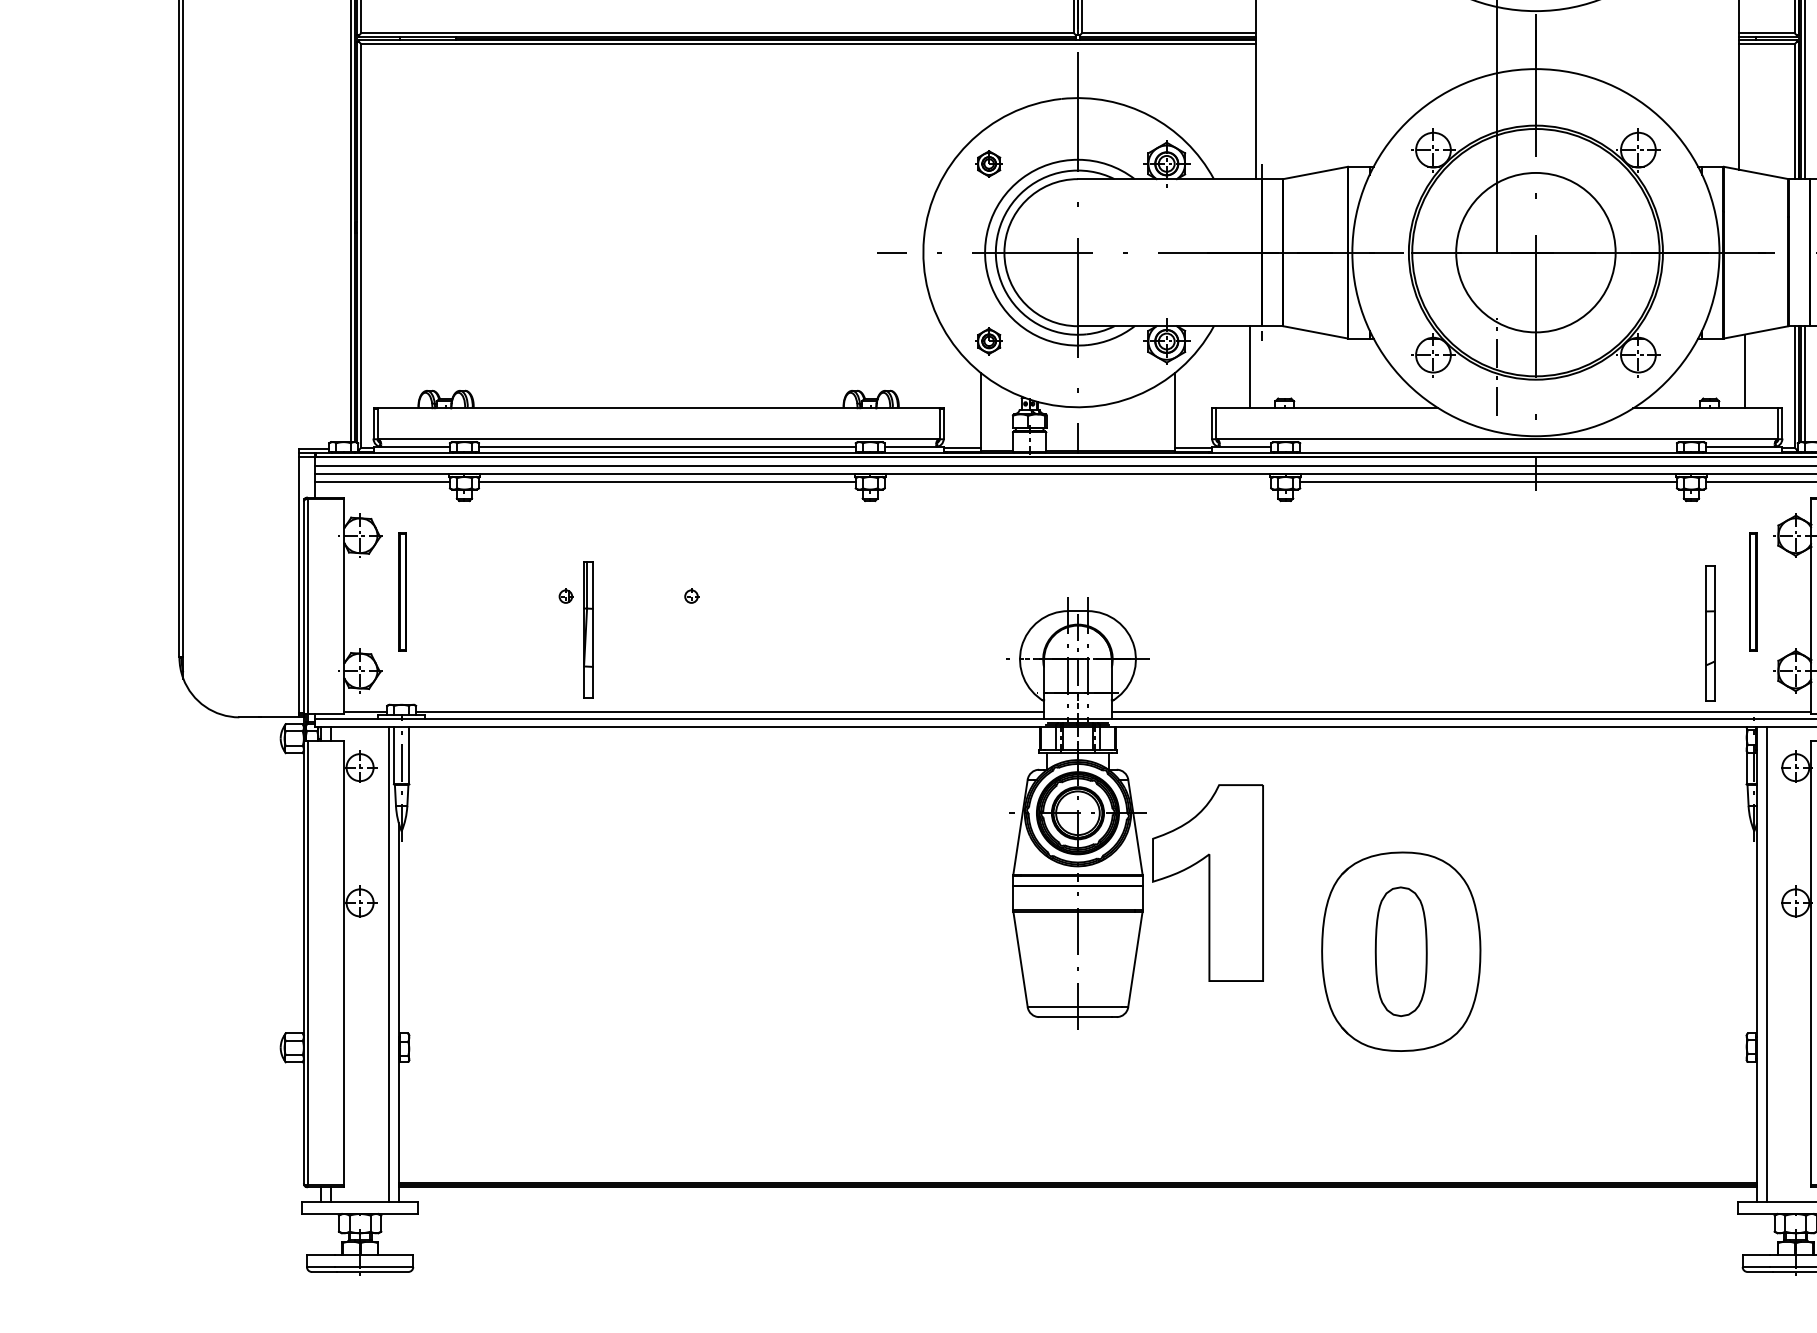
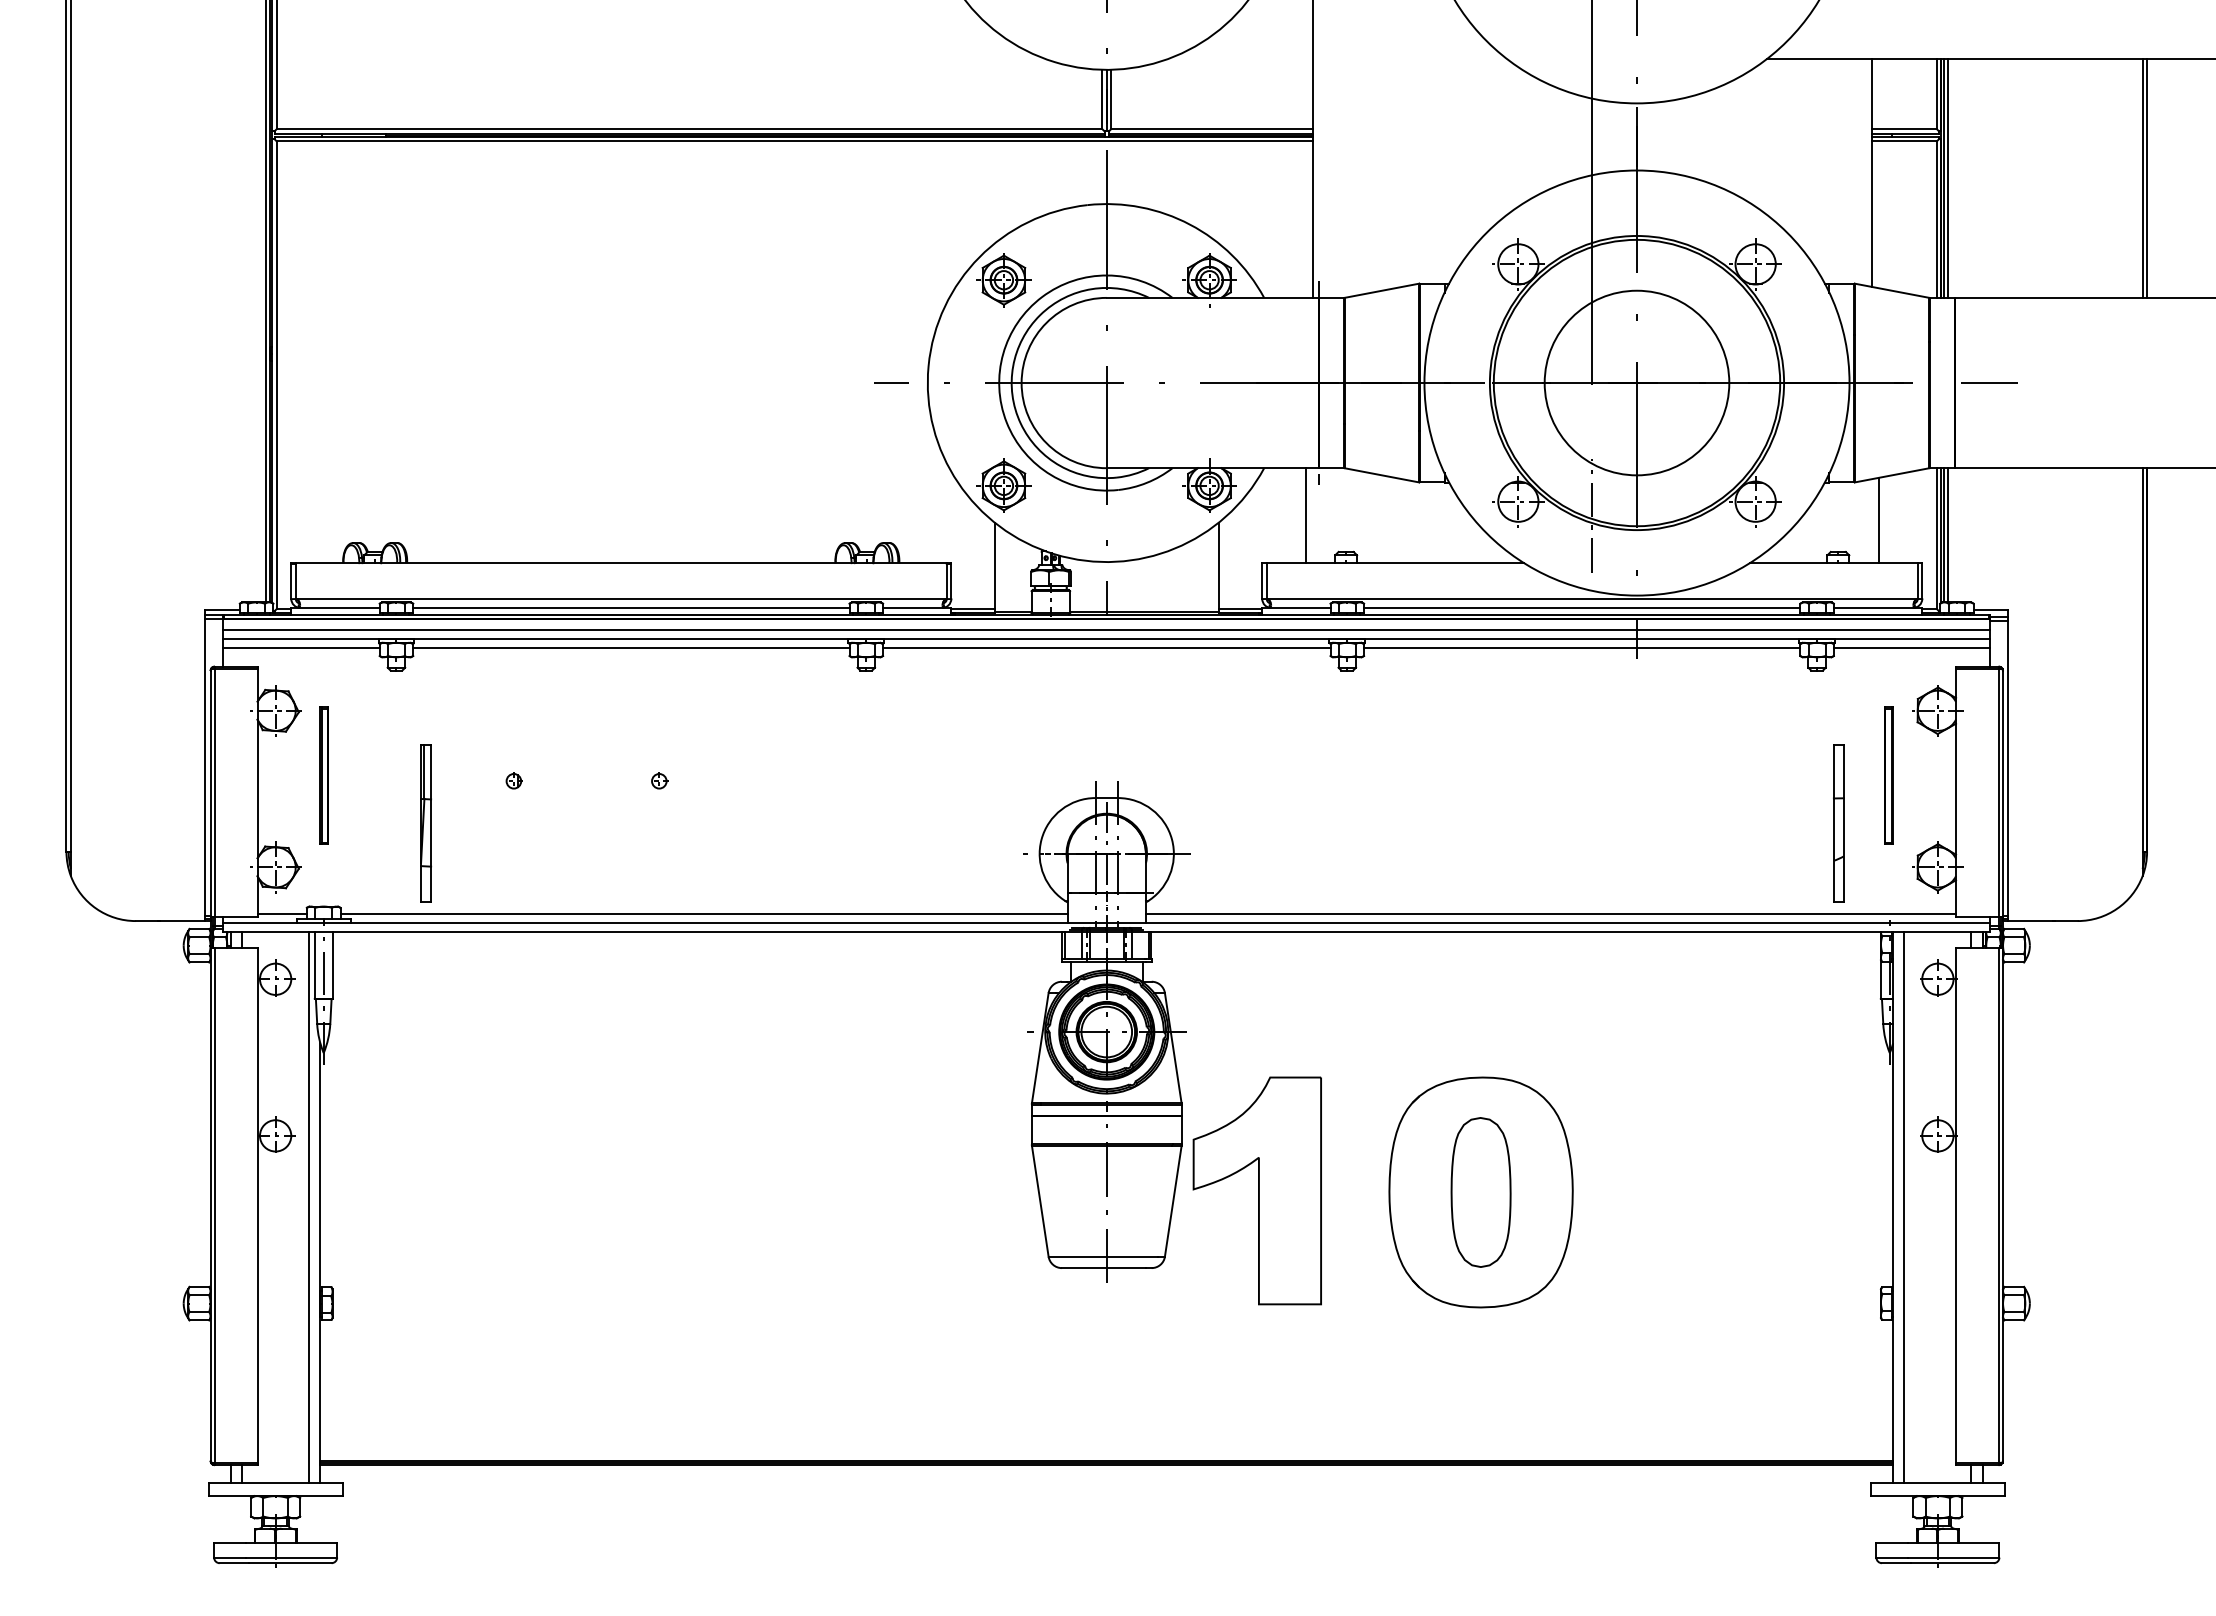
part: (988, 164) -> (1003, 280), size x1.67
part: (988, 341) -> (1003, 485), size x1.67
line: (1488, 446) -> (1582, 607), added
line: (1077, 481) -> (1106, 648), added
part: (588, 629) -> (425, 823), moved
part: (1207, 882) -> (1256, 1190), moved

